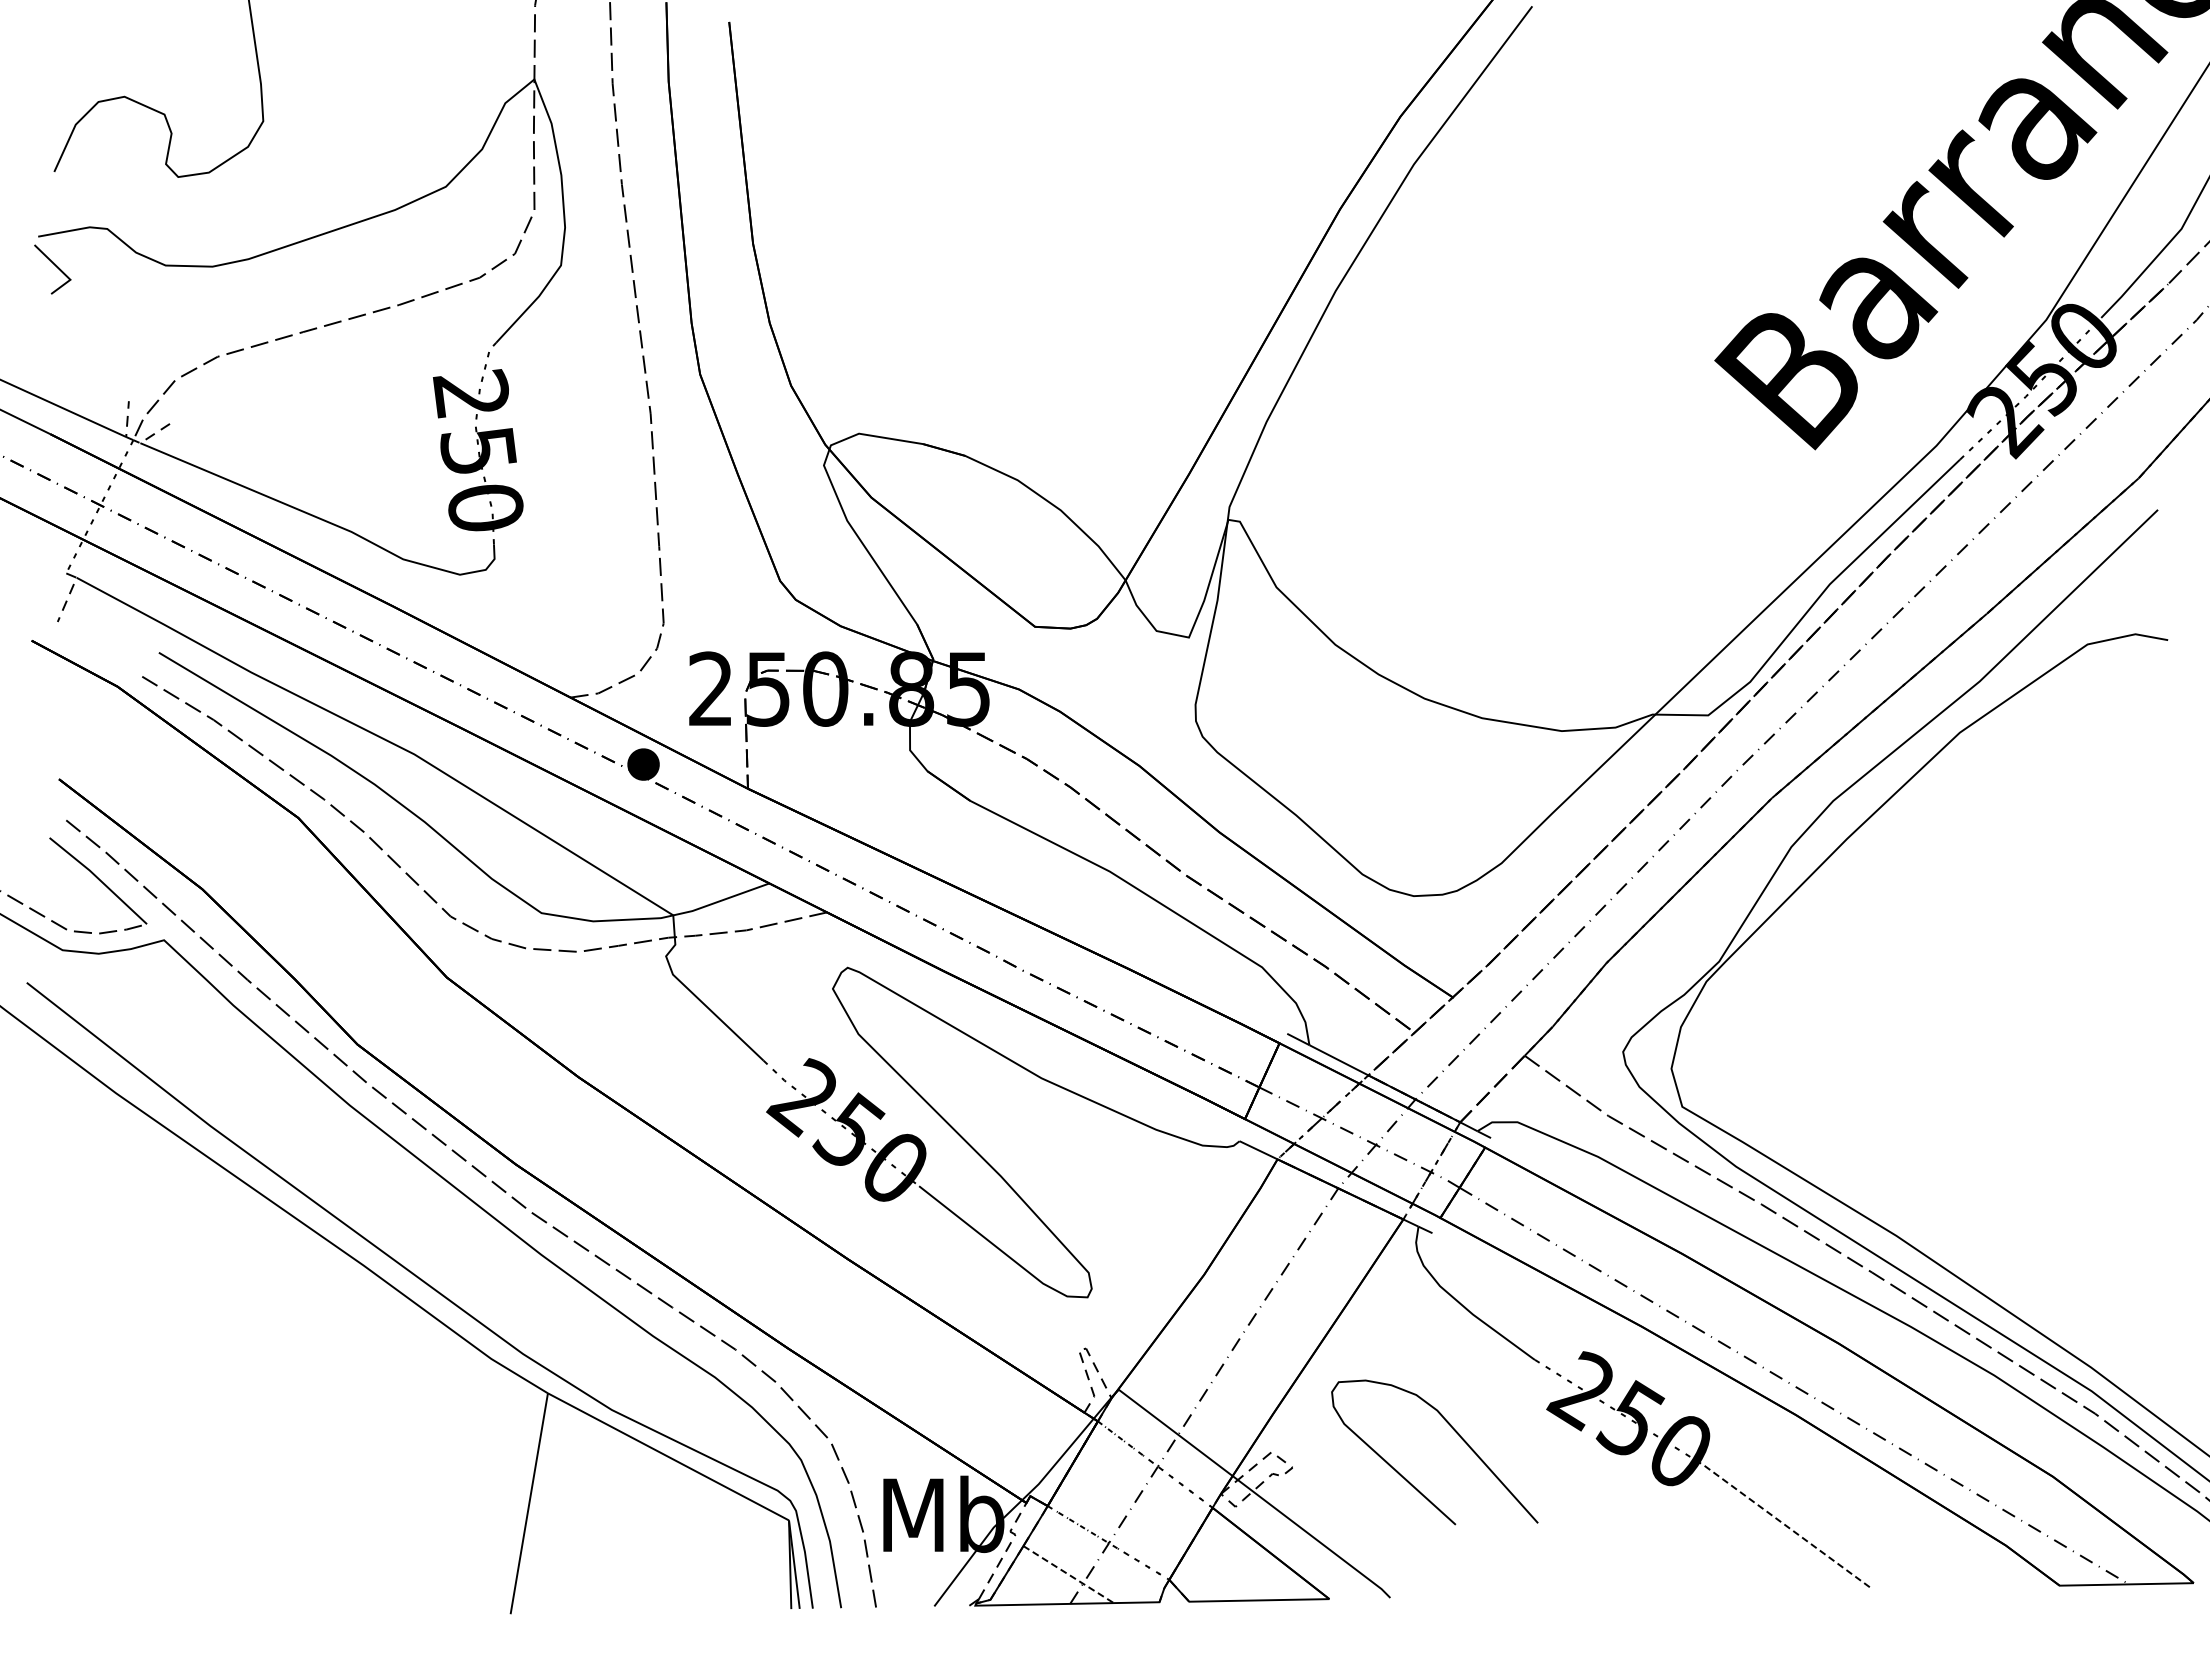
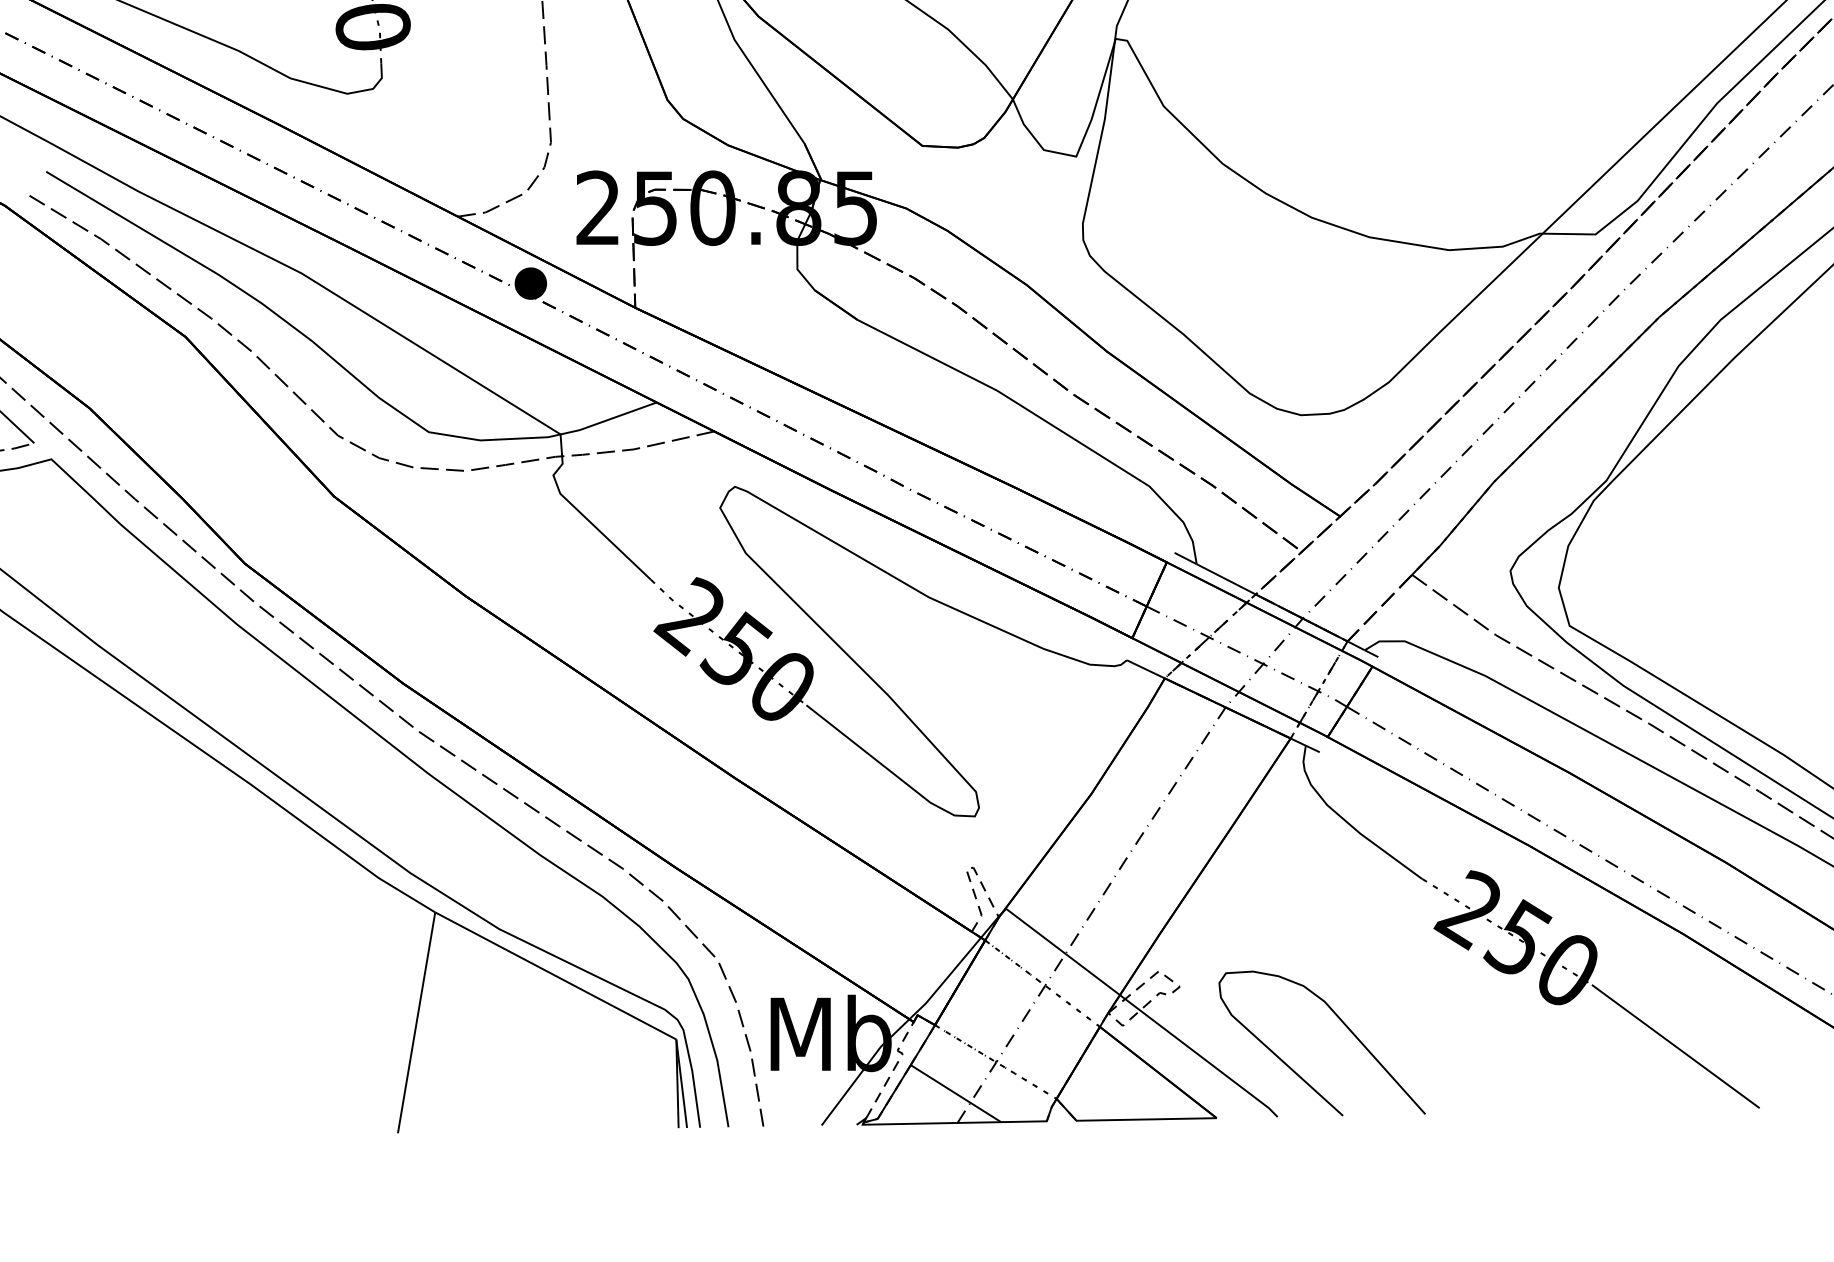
curve: (1454, 1431) -> (1341, 1022), moved
line: (1788, 1527) -> (1675, 1046), dashed -> solid
line: (1068, 1574) -> (955, 1093), dashed -> solid

